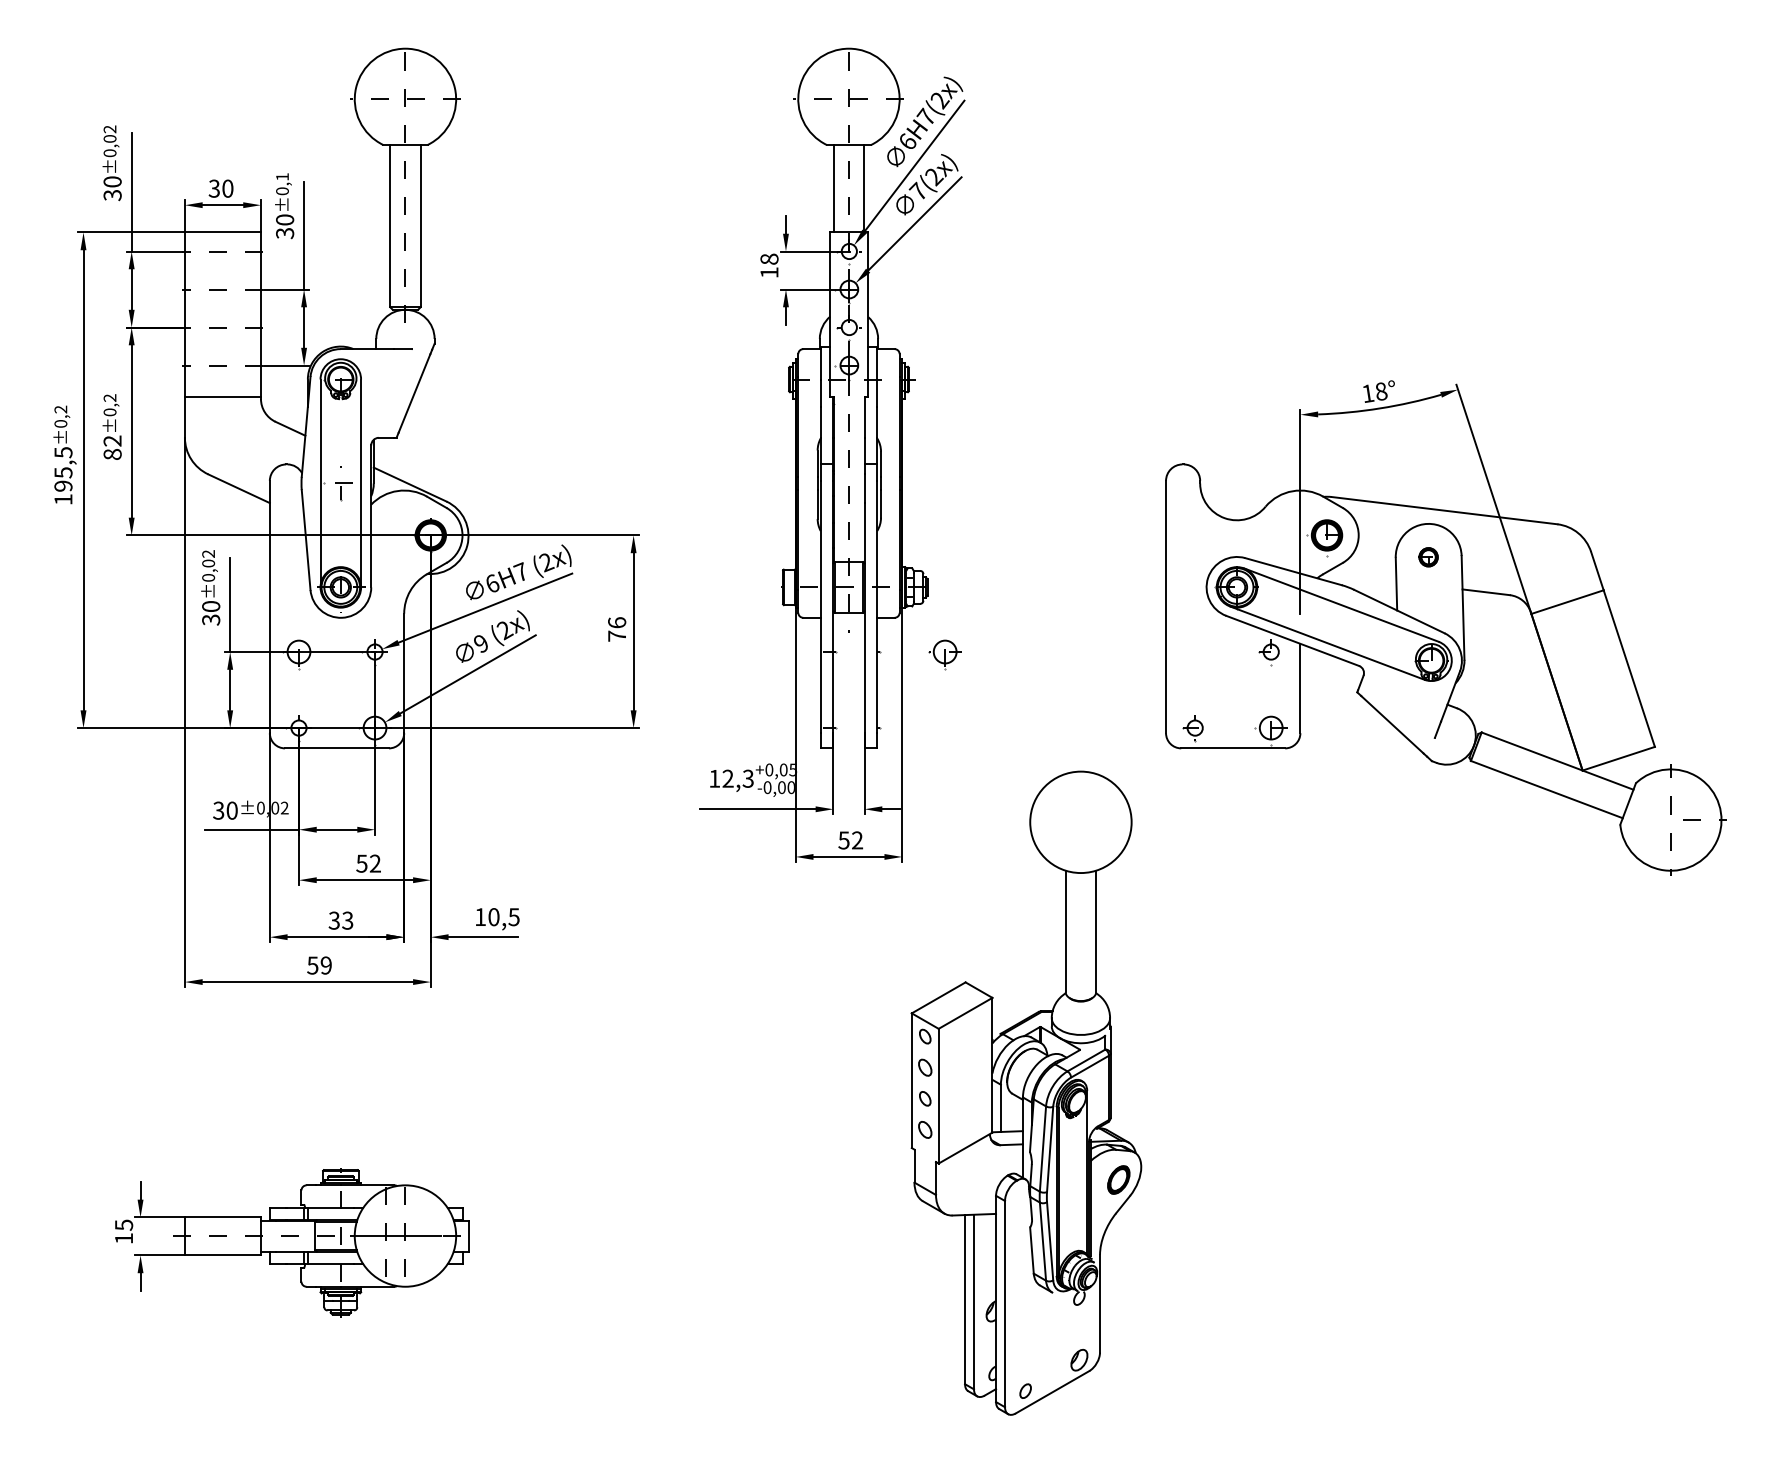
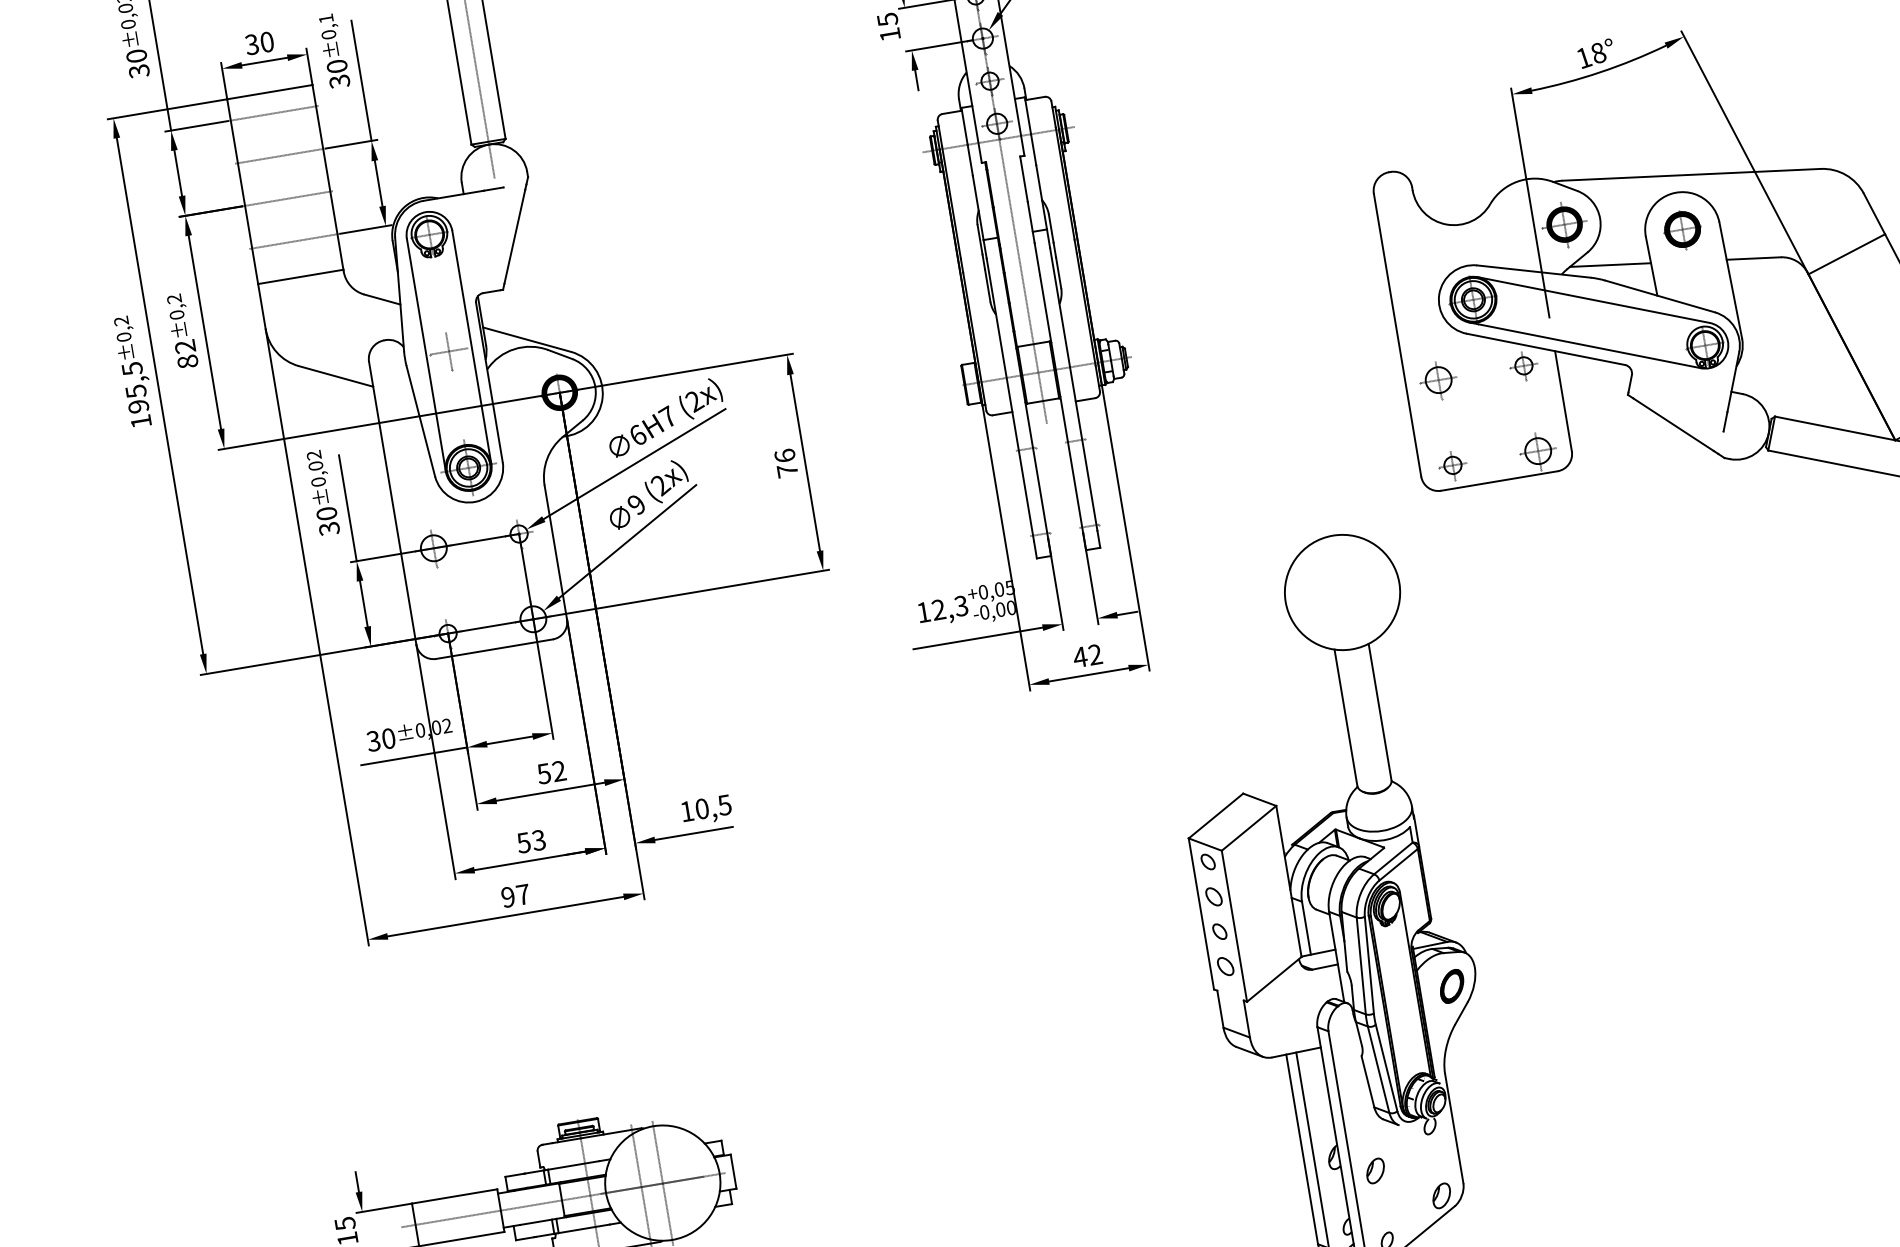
text: (769, 259) -> (887, 19), 18 -> 15
part: (1428, 557) -> (1682, 230), size x1.67
line: (1360, 576) -> (1609, 264), added
part: (944, 654) -> (1438, 383), moved
text: (844, 840) -> (1080, 657), 52 -> 42
text: (334, 920) -> (524, 842), 33 -> 53
text: (319, 965) -> (515, 895), 59 -> 97
part: (1025, 1328) -> (1375, 1170), added

